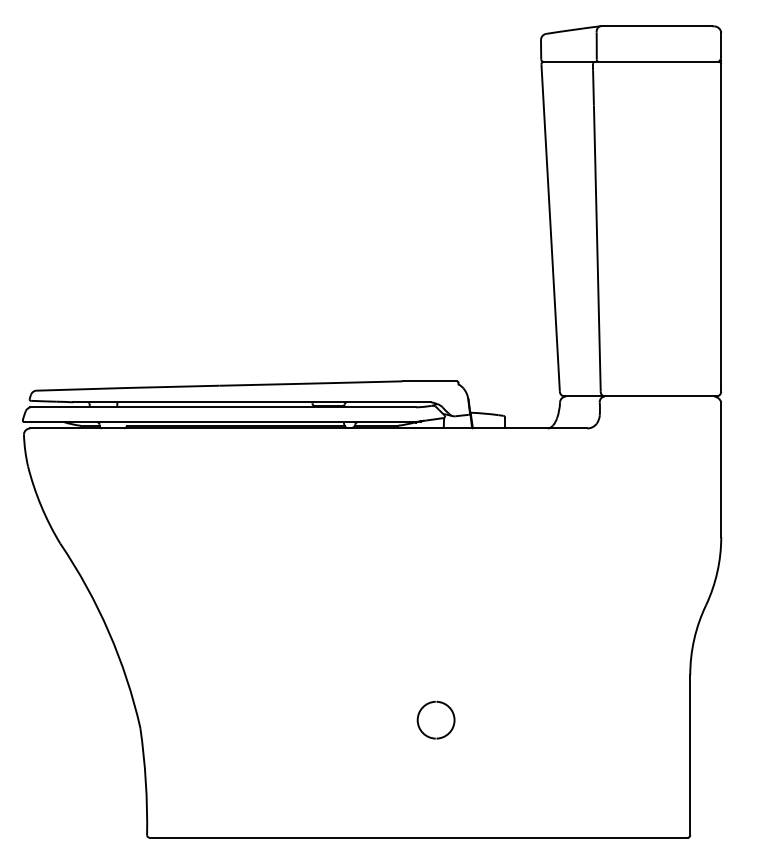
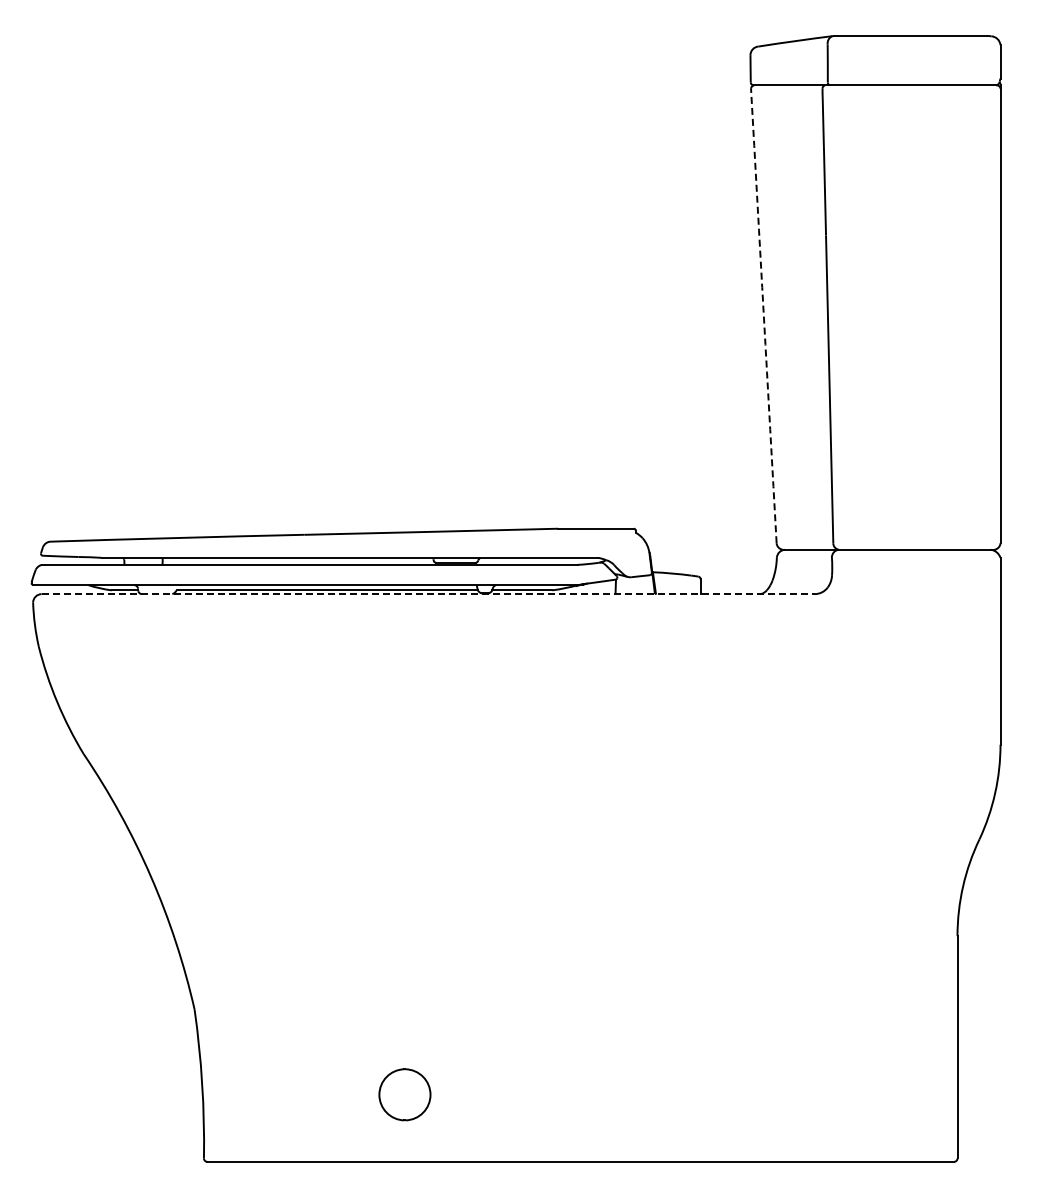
arc: (550, 228) -> (763, 316), solid -> dashed
line: (308, 428) -> (428, 594), solid -> dashed
part: (435, 719) -> (404, 1094), moved

